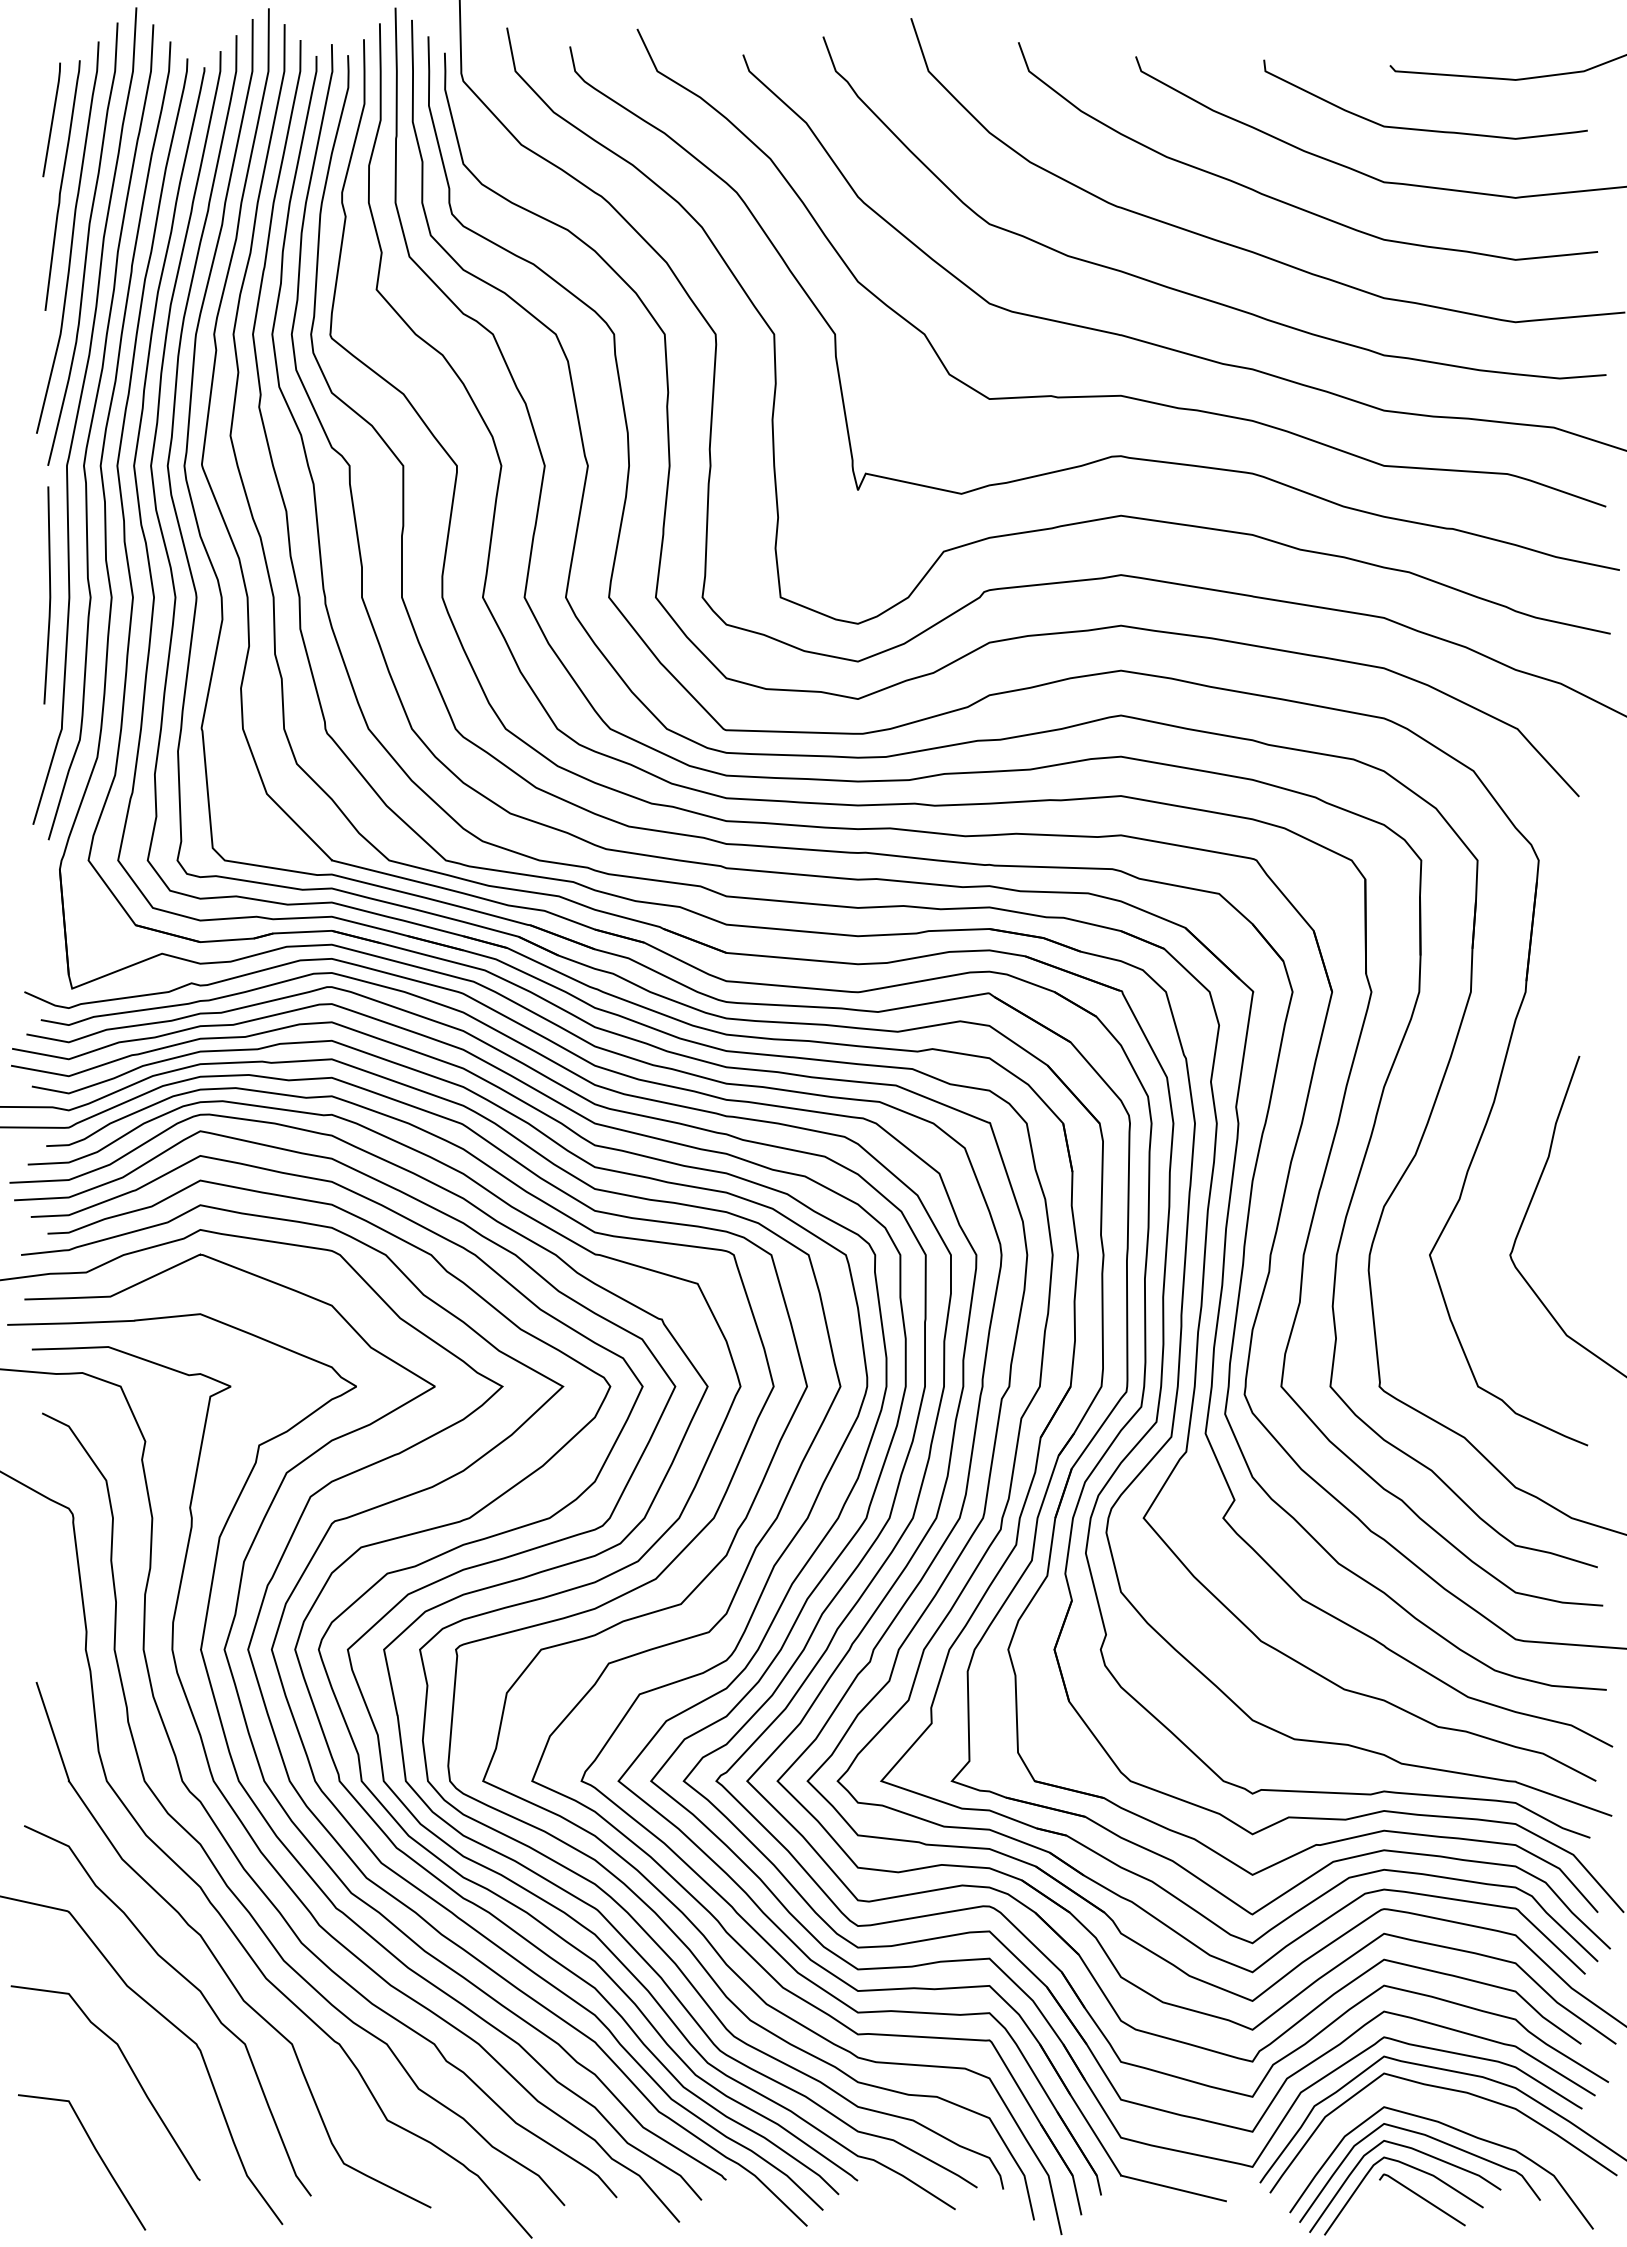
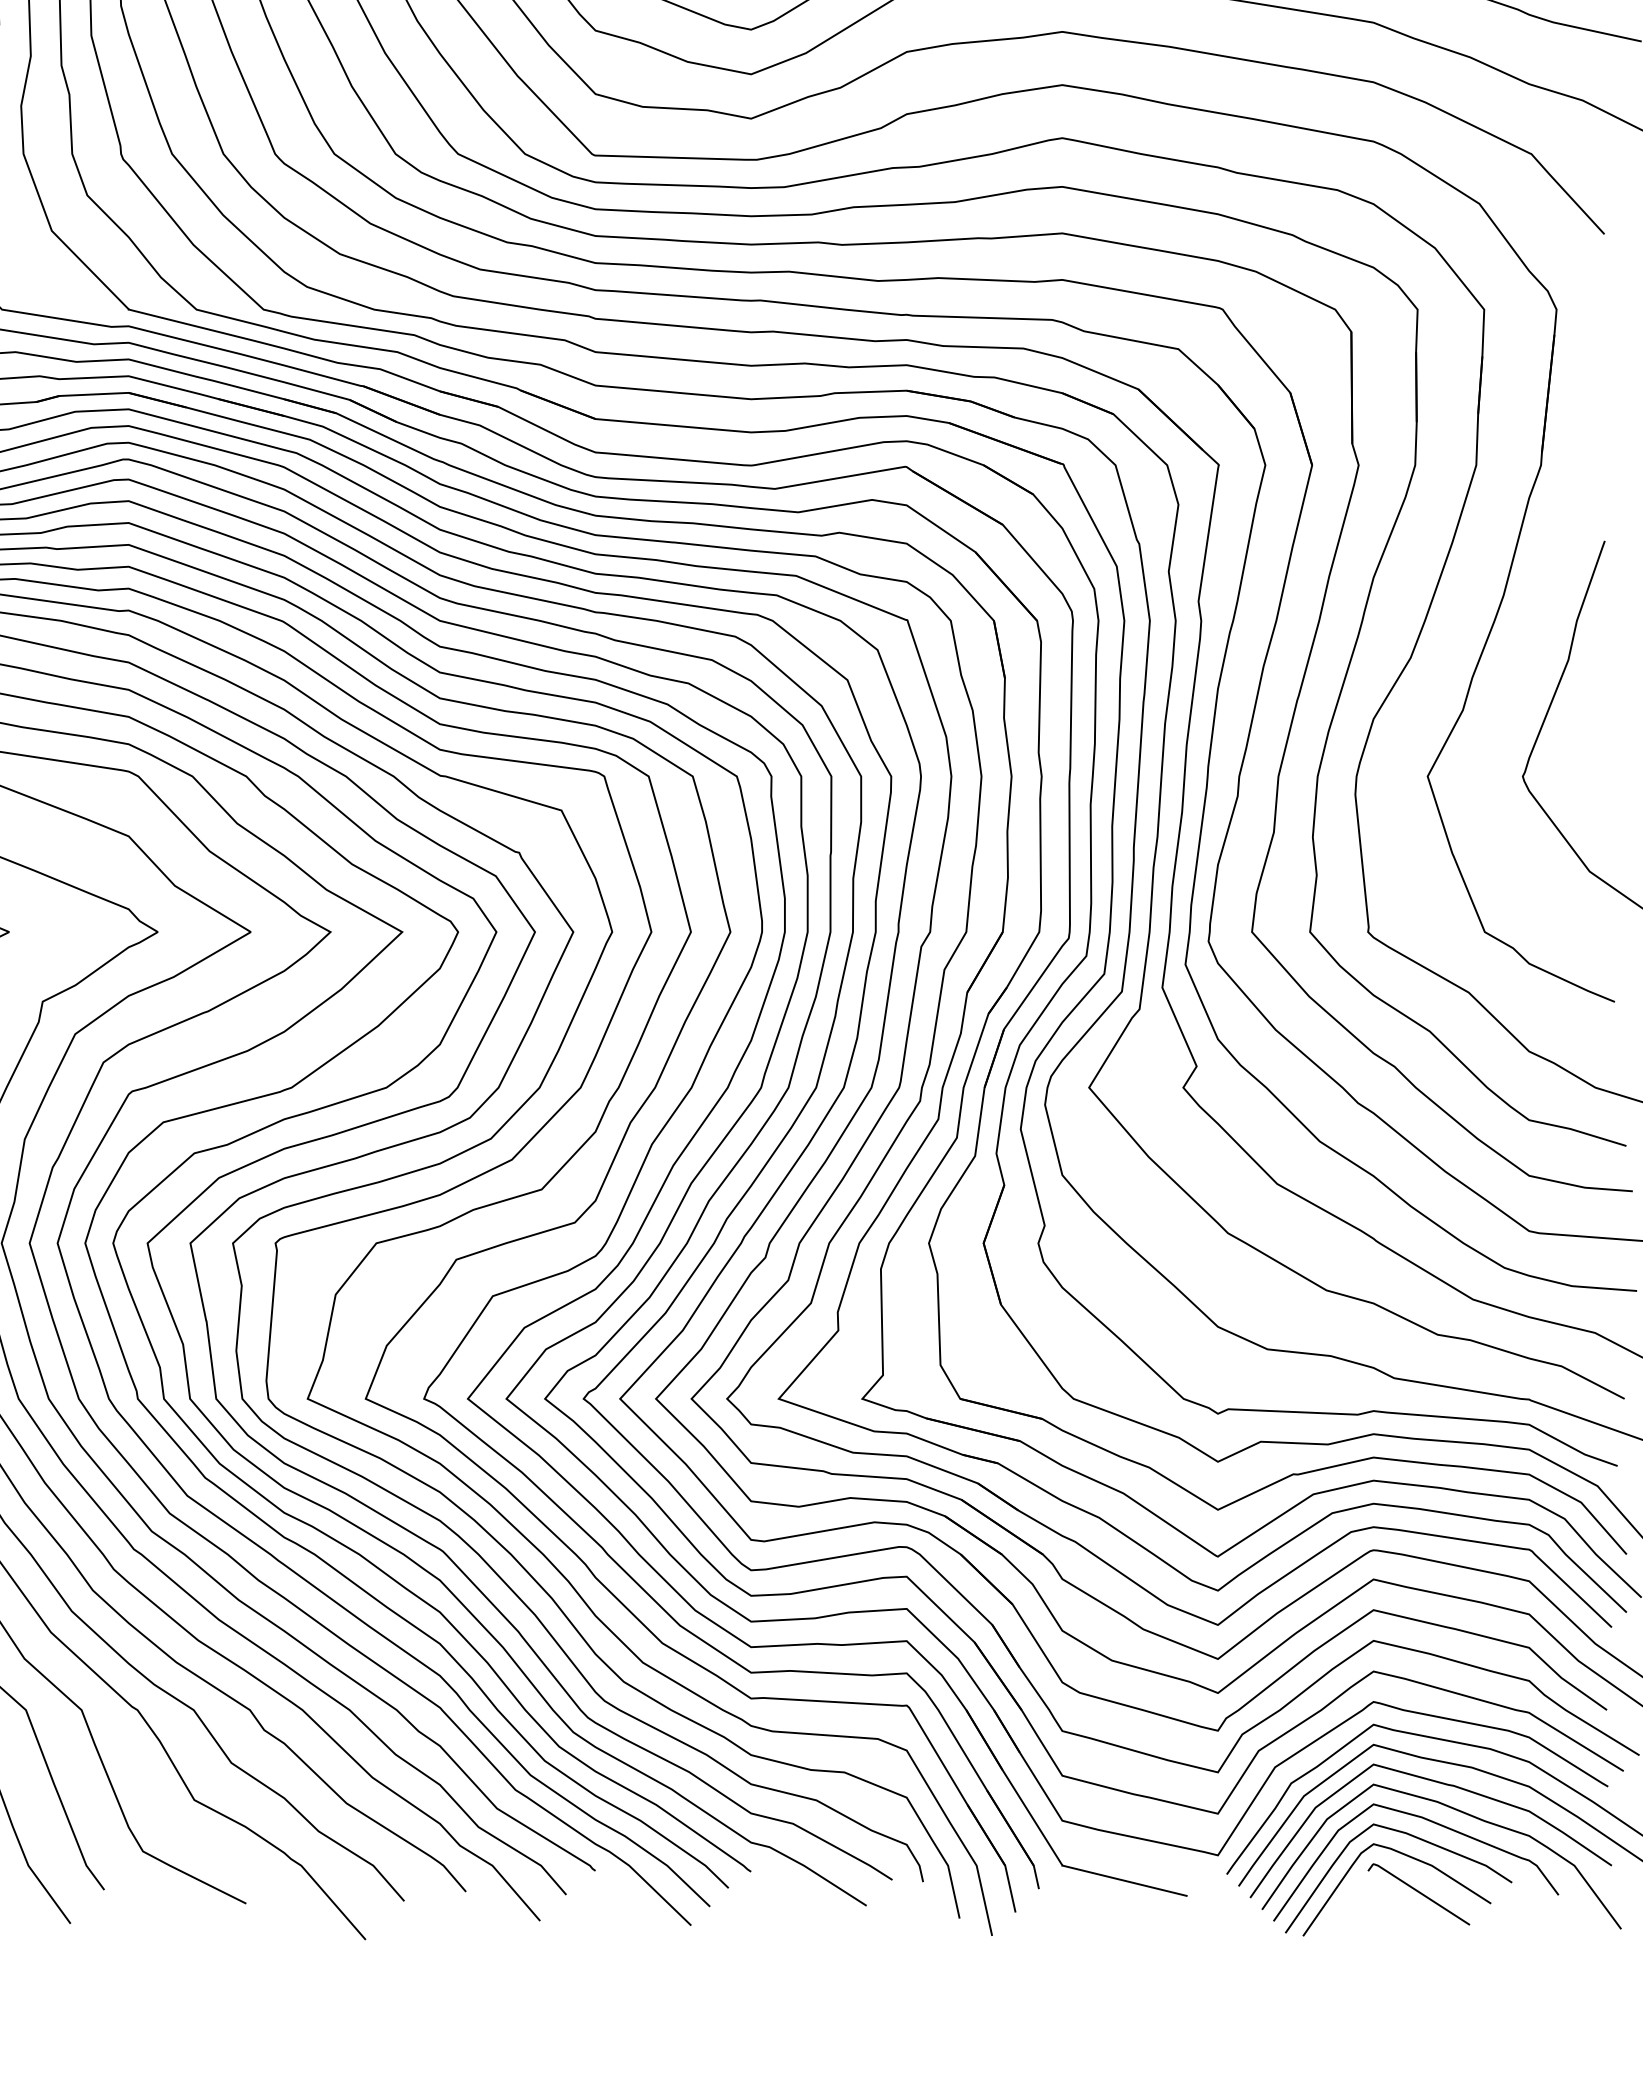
curve: (1446, 2108) -> (1447, 1786), added

